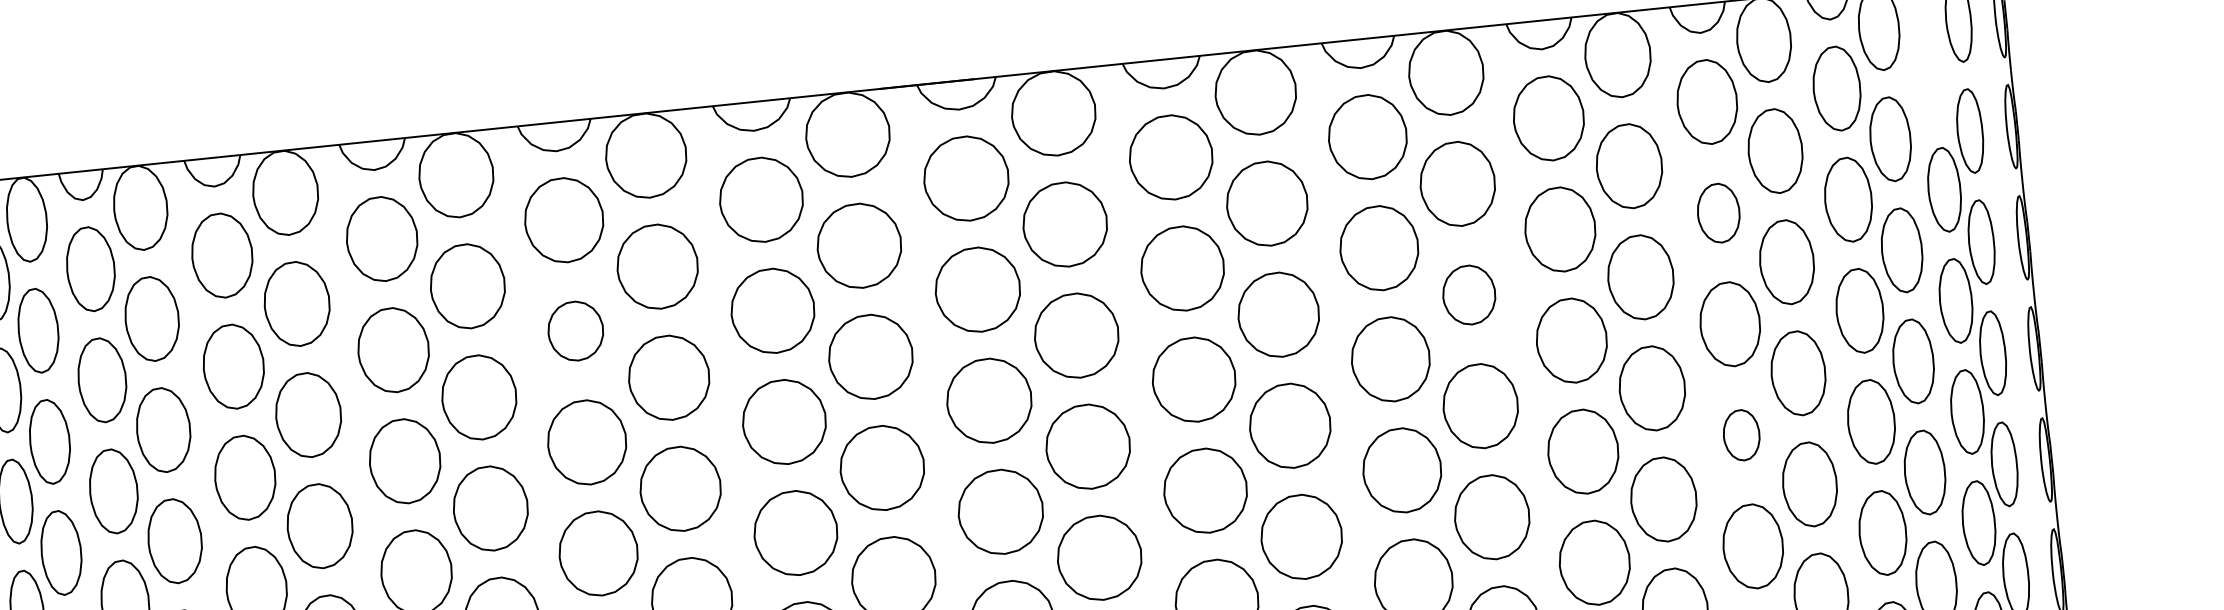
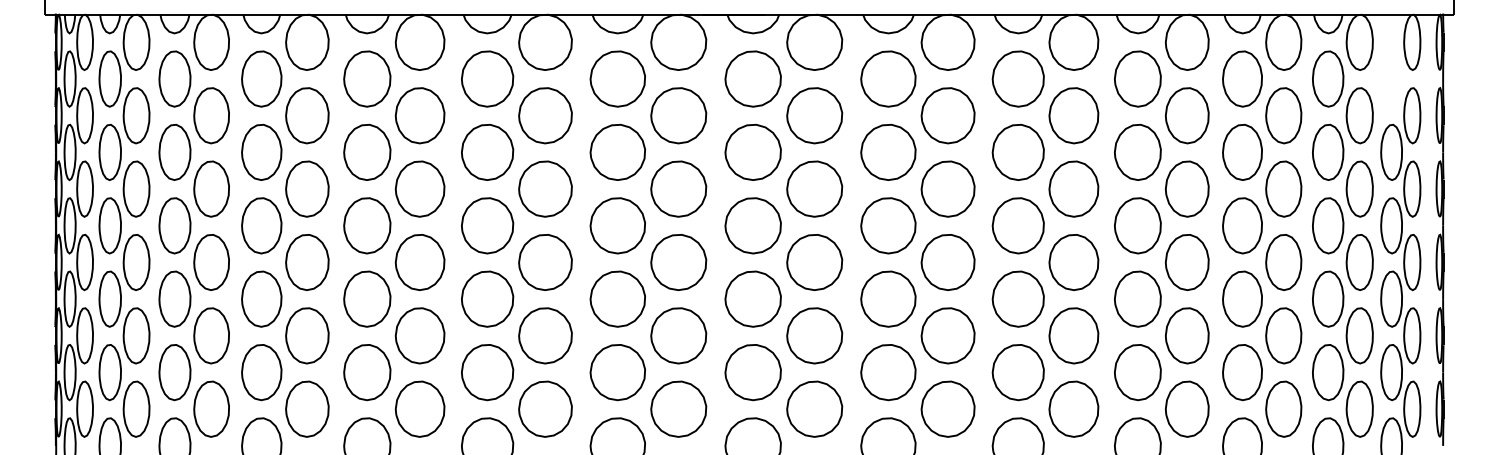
part: (1718, 213) -> (1242, 152), size x1.43
part: (1468, 294) -> (1073, 188), size x1.43
part: (575, 329) -> (487, 151), size x1.43
part: (1741, 434) -> (1242, 298), size x1.67

